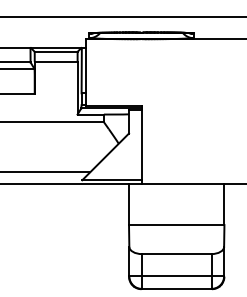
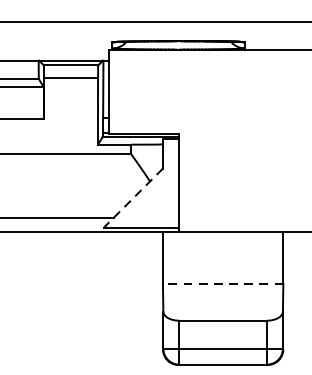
line: (105, 157) -> (133, 198), solid -> dashed
line: (176, 225) -> (222, 284), solid -> dashed

